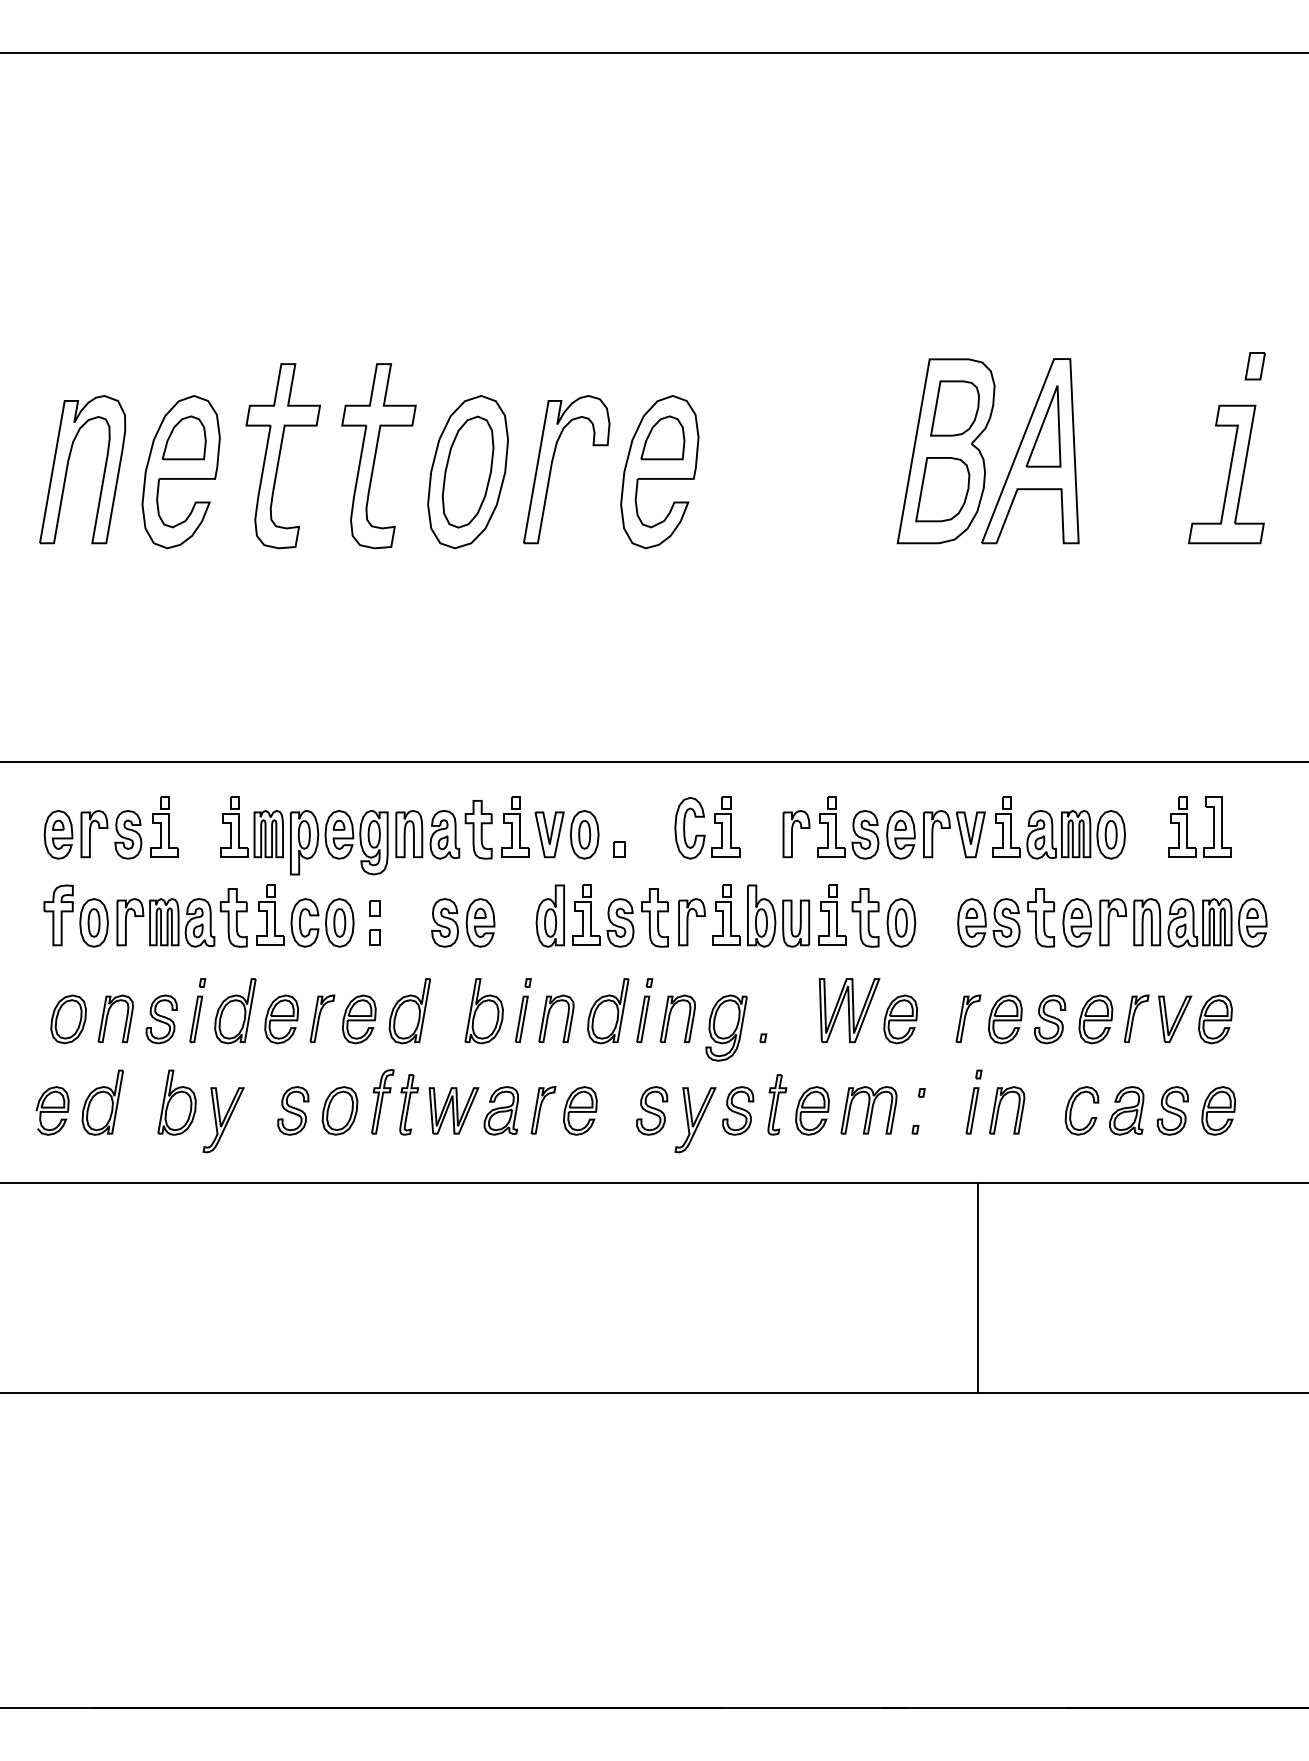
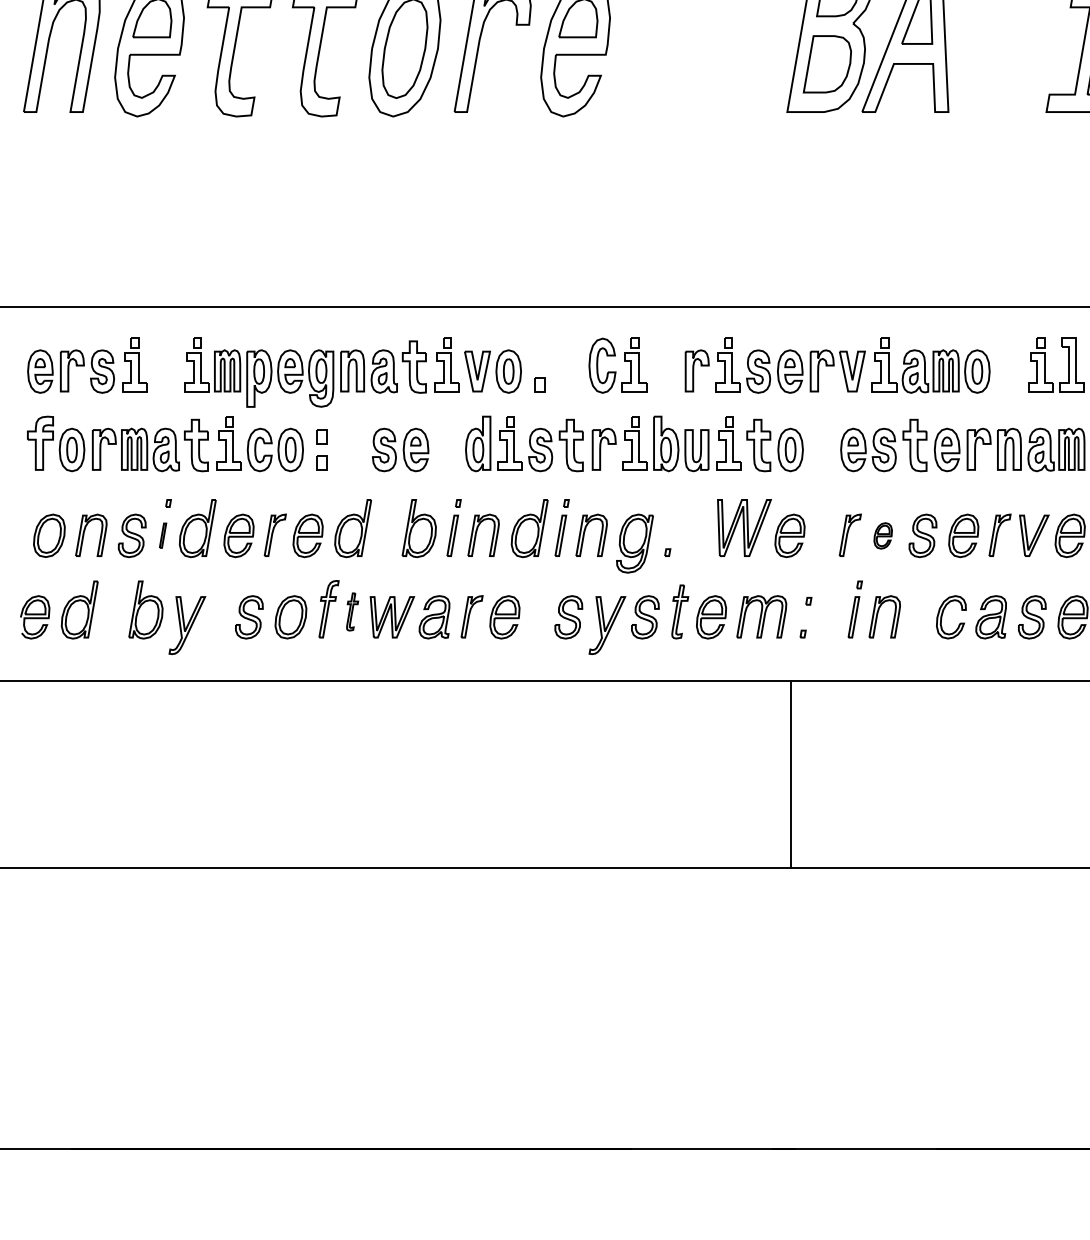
part: (196, 1018) -> (163, 535), size x0.6
part: (1005, 1019) -> (883, 535), size x0.6
part: (409, 1104) -> (352, 611), size x0.7
line: (977, 1287) -> (790, 774), moved

